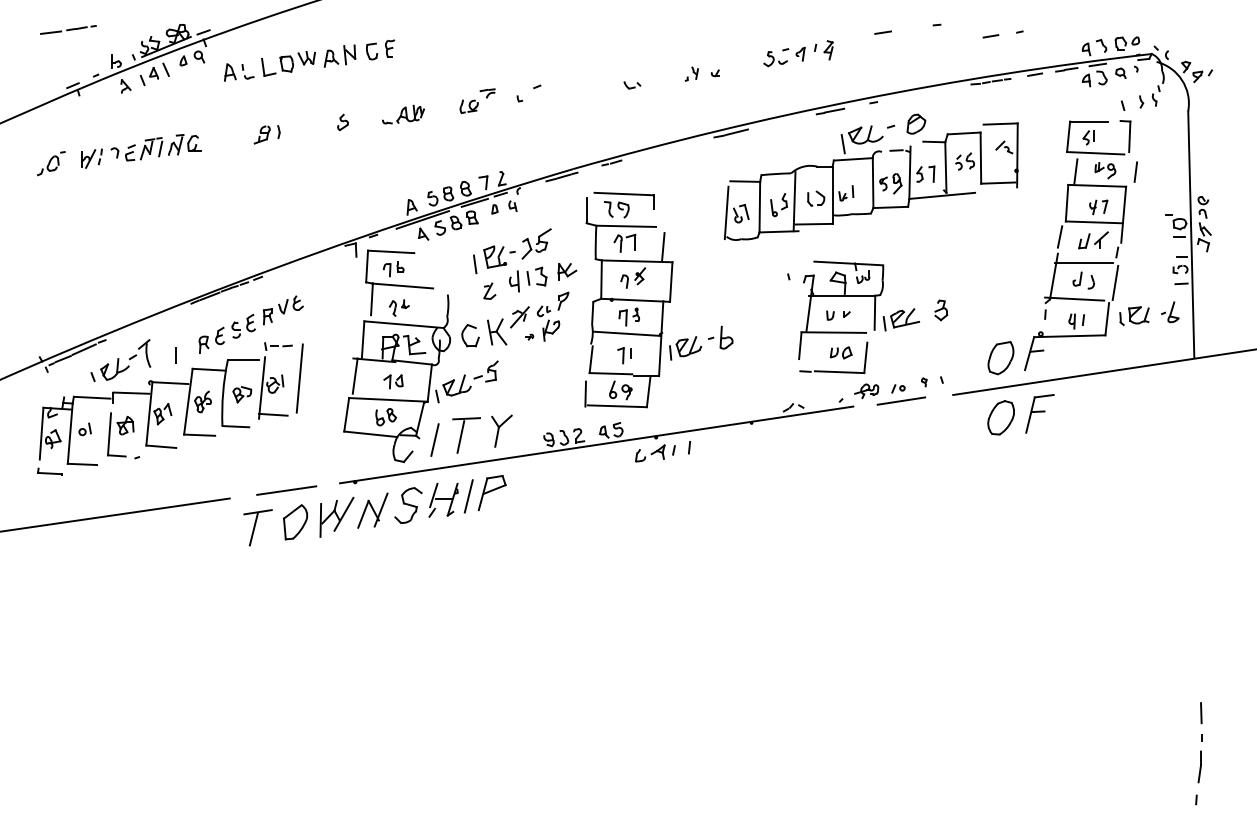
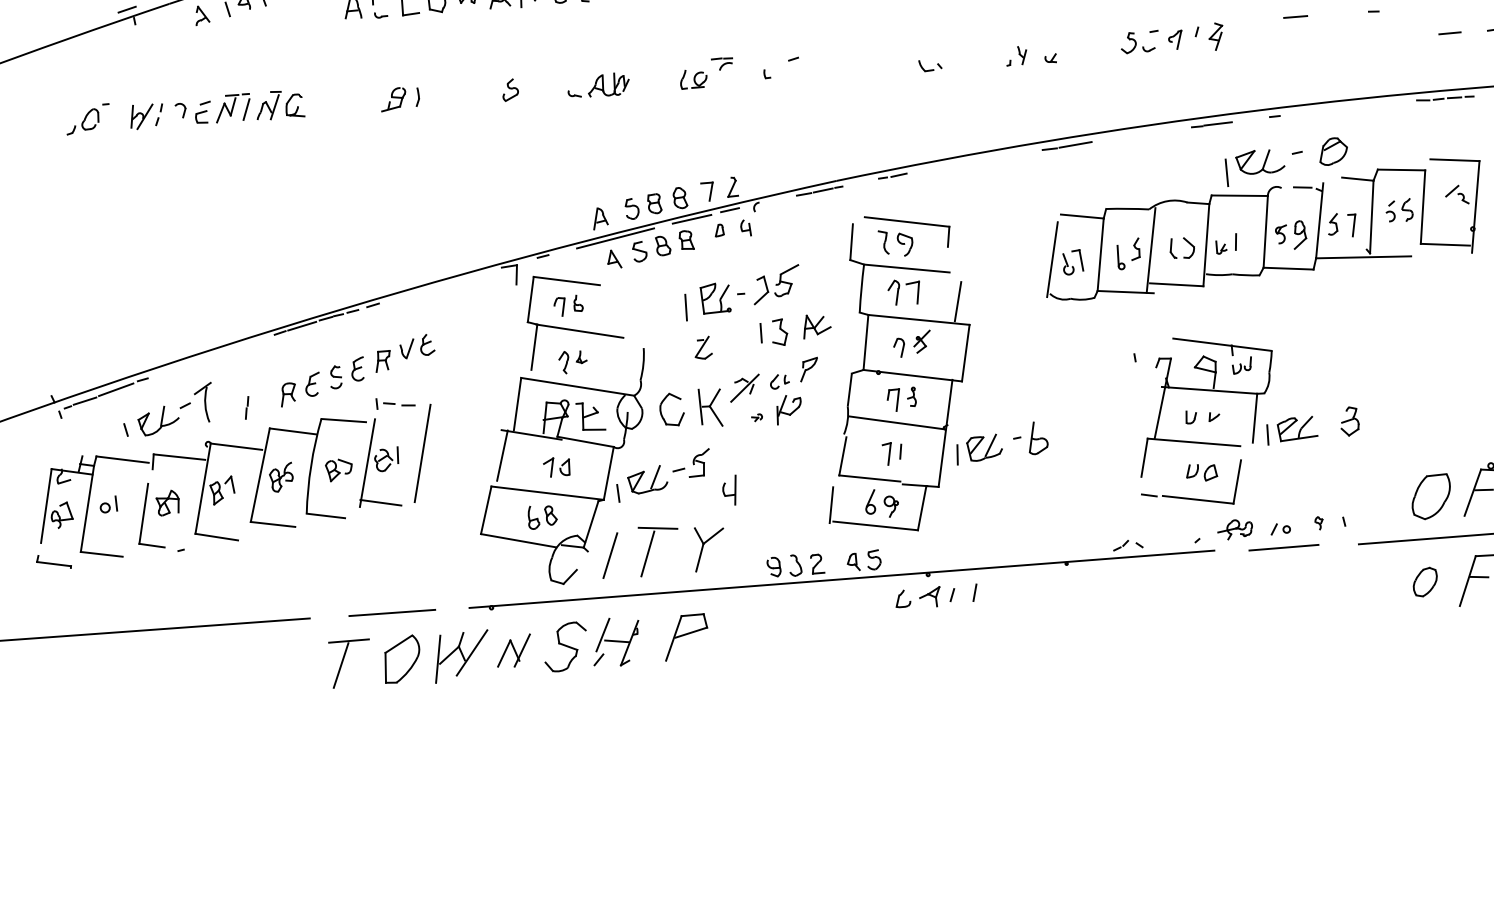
part: (514, 281) -> (729, 489), moved
part: (1000, 417) -> (1424, 581), size x0.6
line: (468, 496) -> (652, 640), removed
part: (372, 510) -> (513, 650), size x0.7

